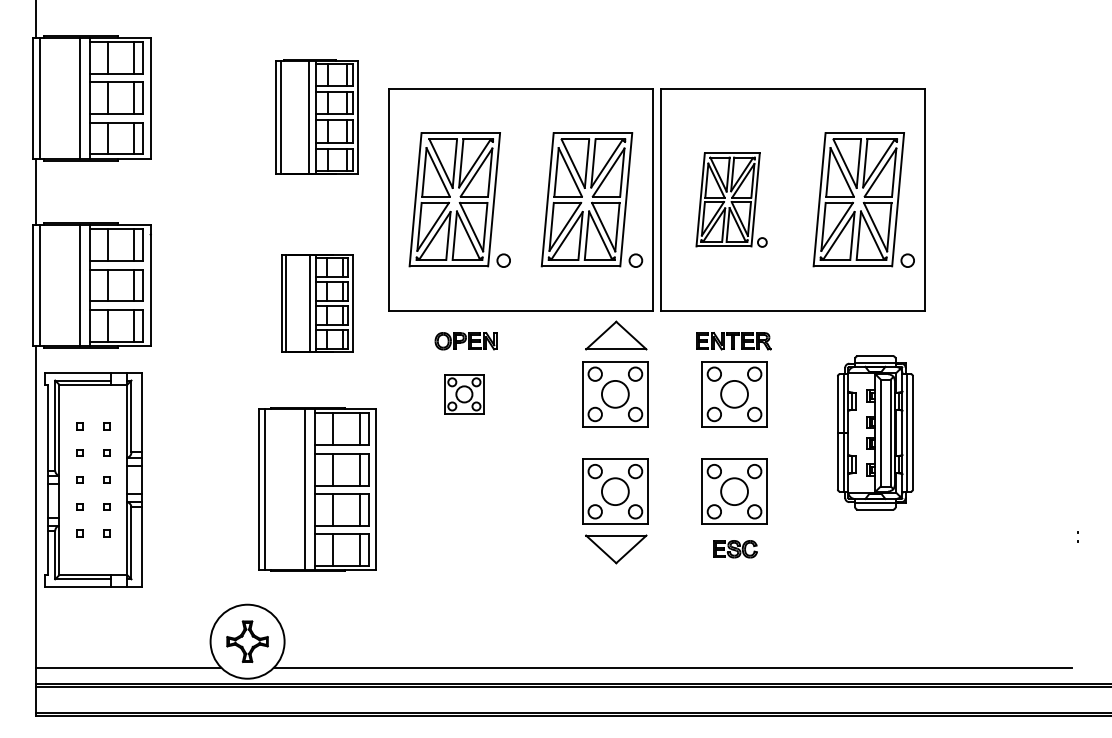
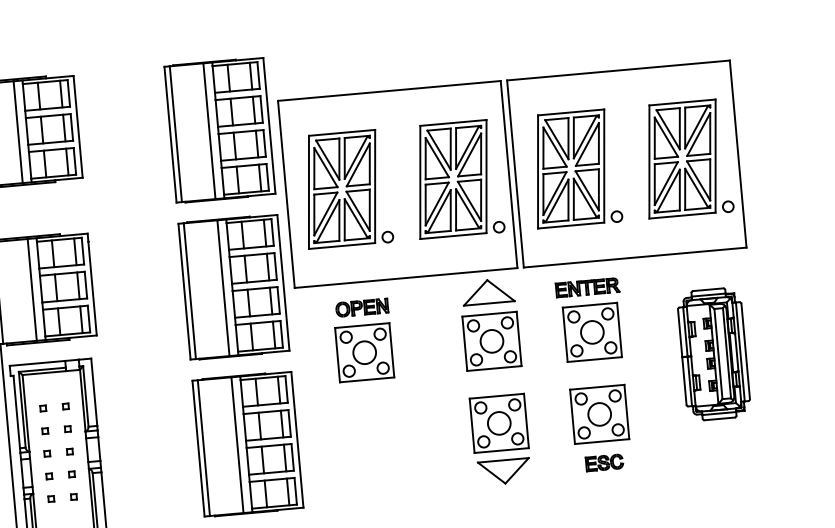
part: (317, 117) -> (220, 130), size x1.43
part: (731, 199) -> (575, 168), size x1.43
part: (317, 303) -> (234, 287), size x1.67
part: (464, 394) -> (364, 352), size x1.67

